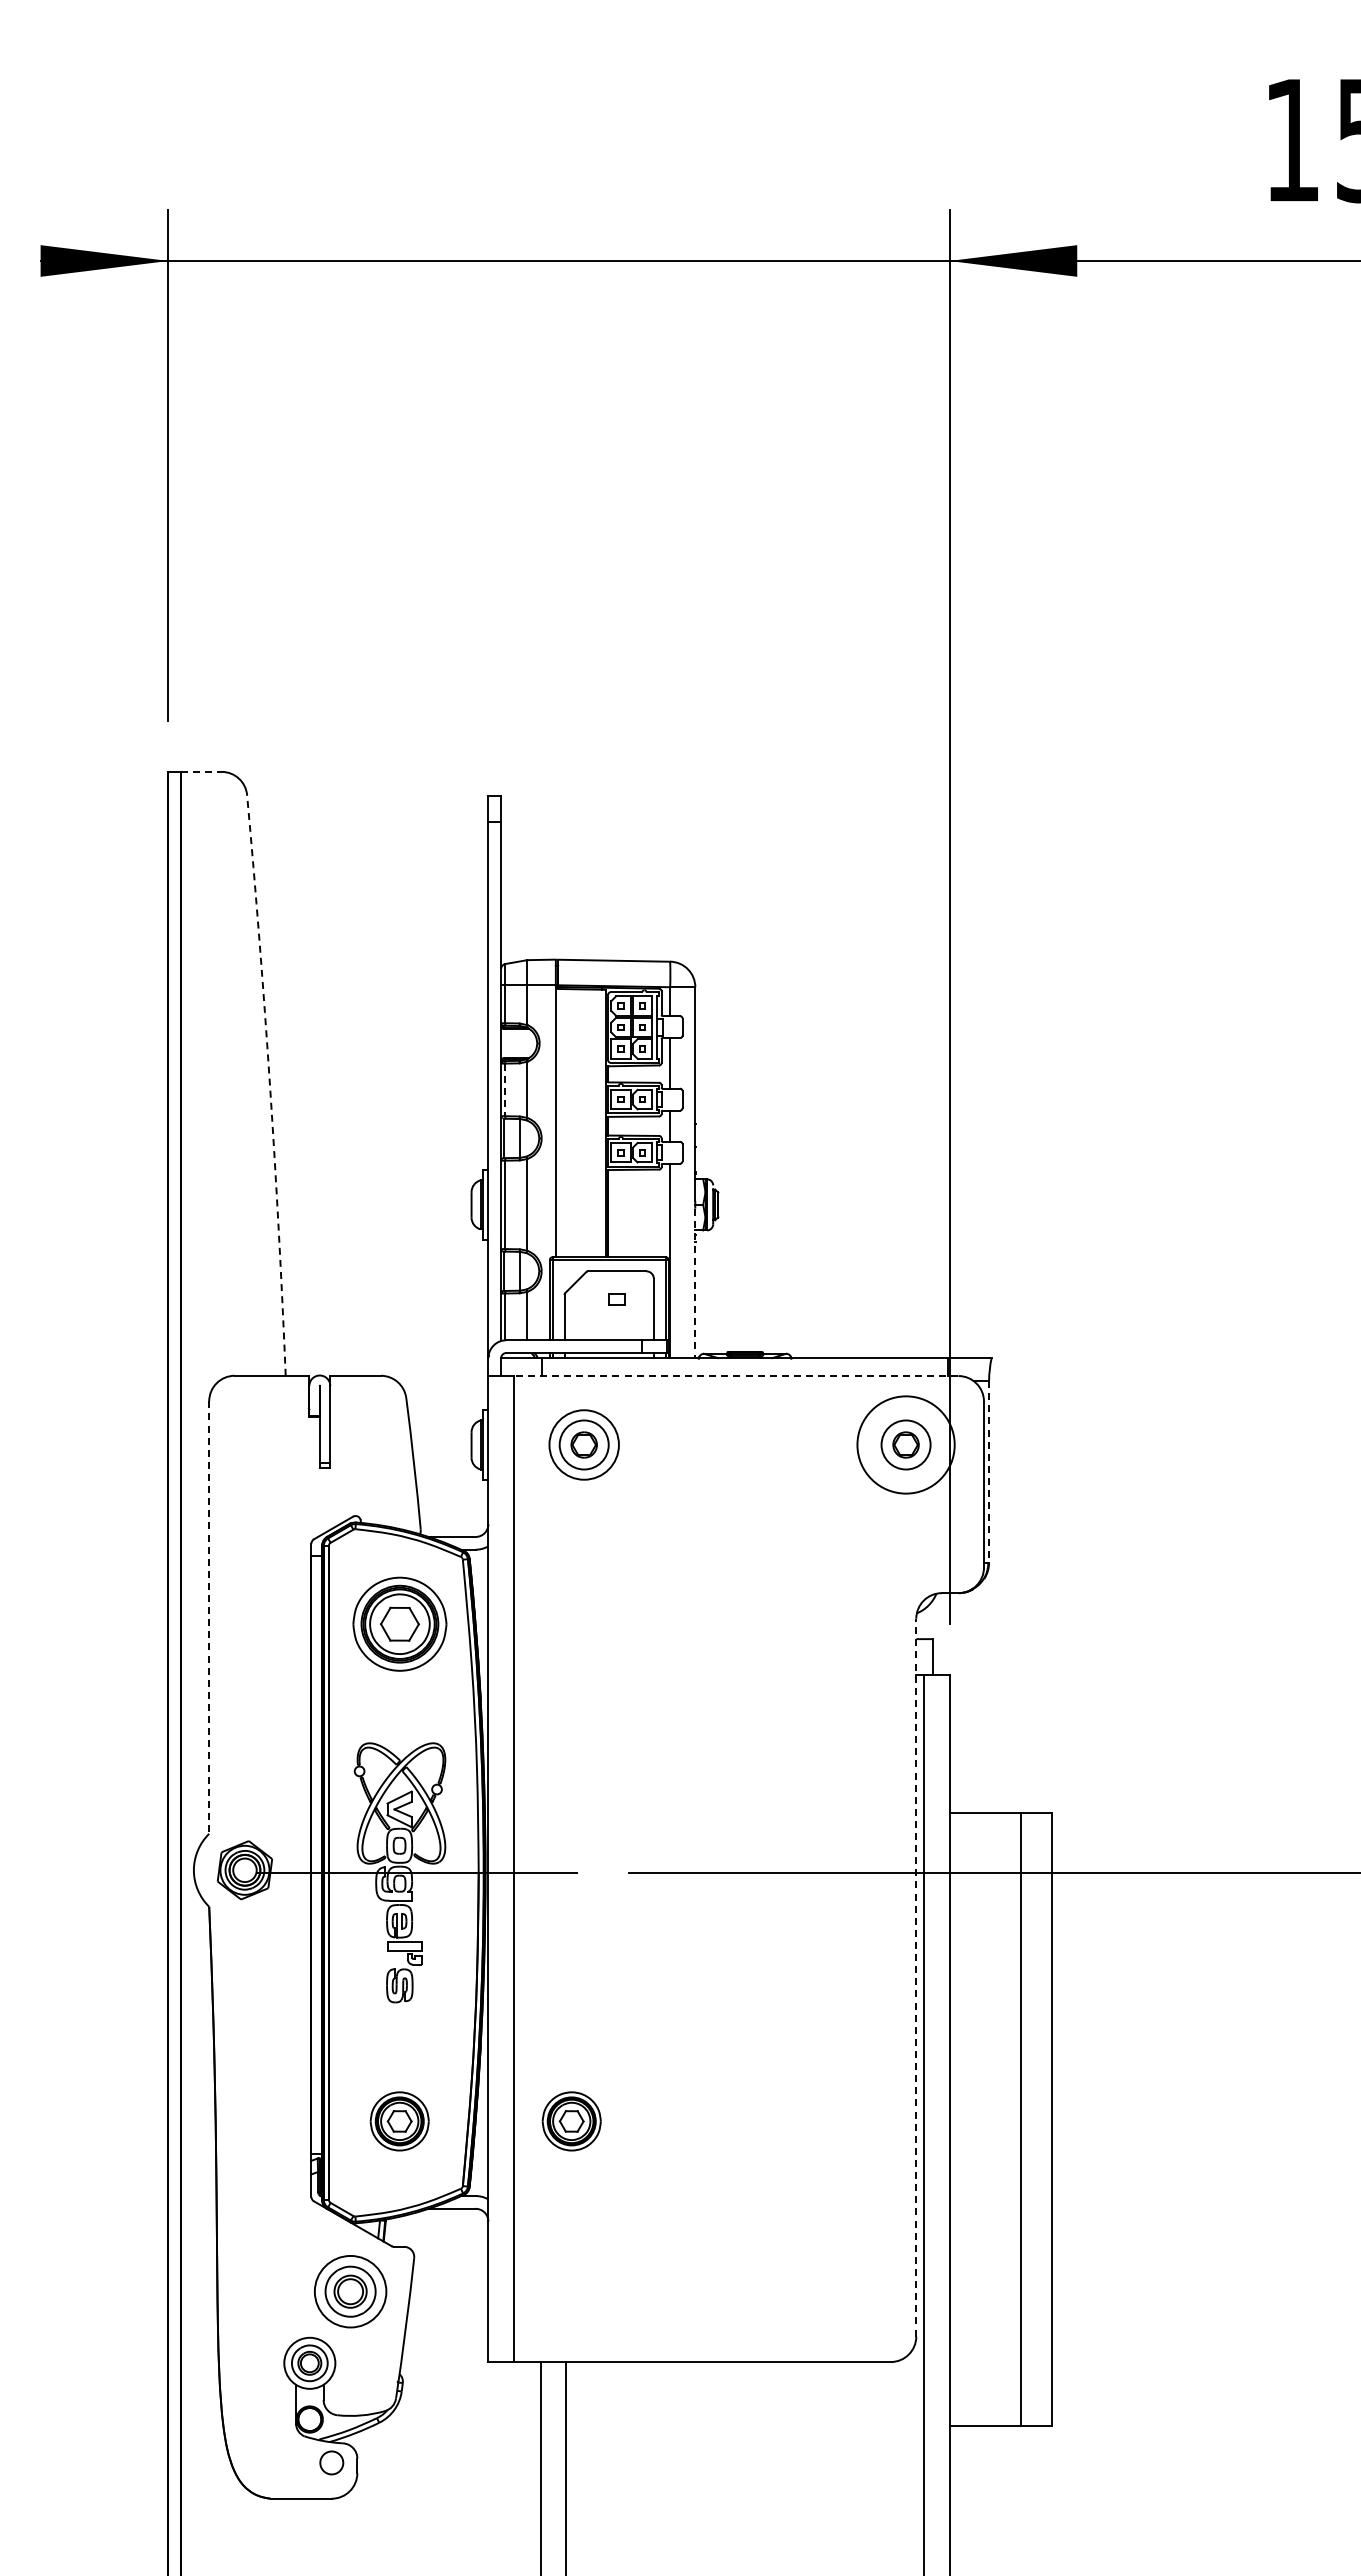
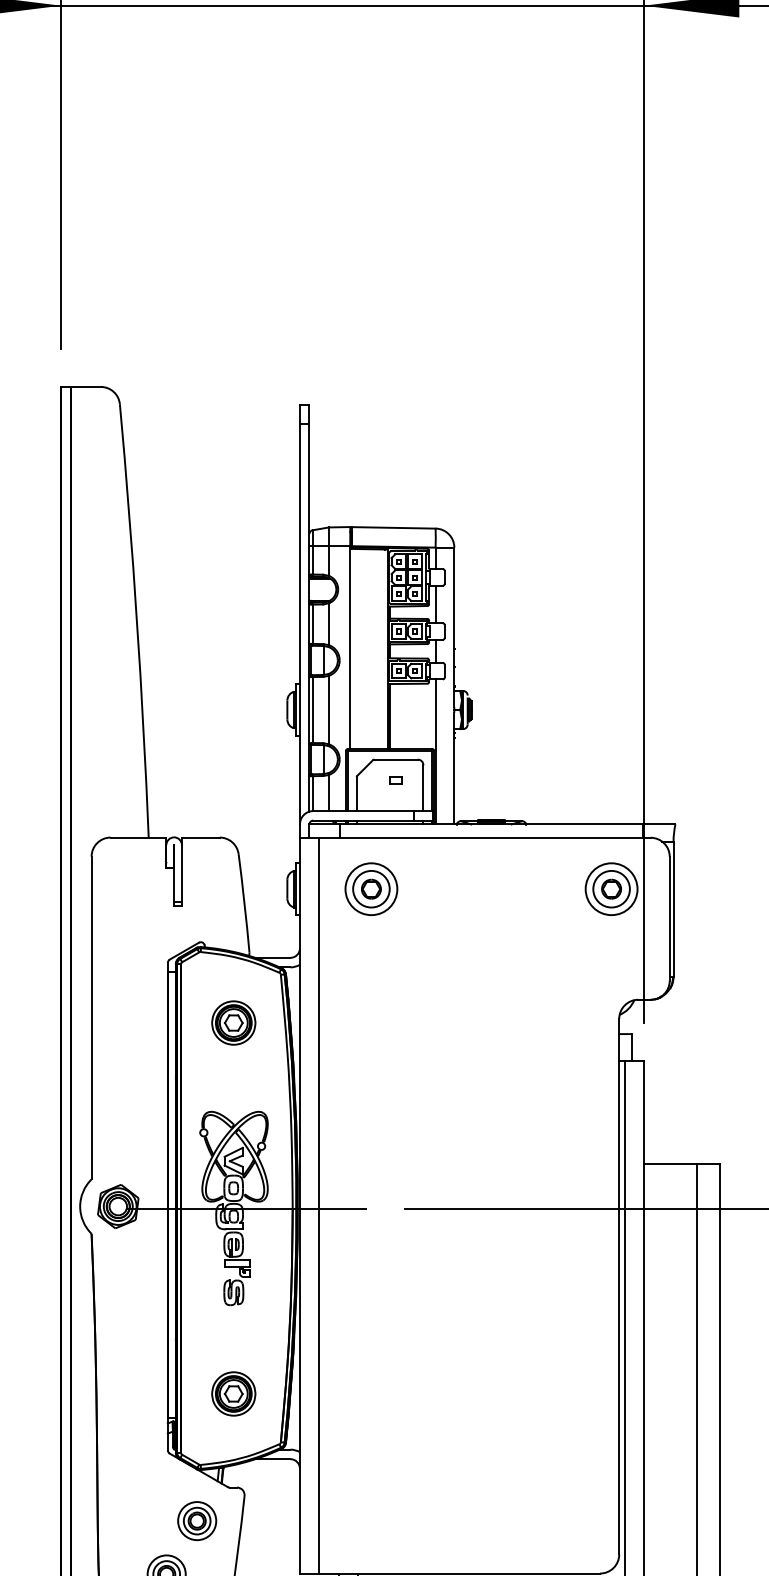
line: (201, 771) -> (85, 386), dashed -> solid
arc: (269, 1085) -> (136, 620), dashed -> solid
line: (505, 1090) -> (312, 624), dashed -> solid
line: (695, 1284) -> (454, 769), dashed -> solid
line: (735, 1376) -> (484, 838), dashed -> solid
circle: (905, 1444) -> (611, 888), size x0.71
line: (989, 1471) -> (673, 909), dashed -> solid
line: (209, 1618) -> (91, 1018), dashed -> solid
part: (399, 1624) -> (233, 1023), size x0.62
line: (916, 1977) -> (619, 1286), dashed -> solid
part: (571, 2121) -> (361, 1394), removed
part: (350, 2291) -> (197, 1520), size x0.71

